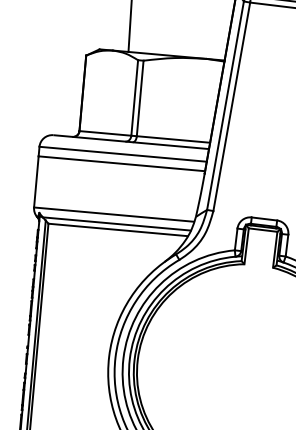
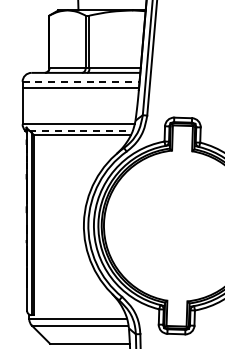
line: (123, 153) -> (81, 81), solid -> dashed
line: (117, 223) -> (81, 130), solid -> dashed

